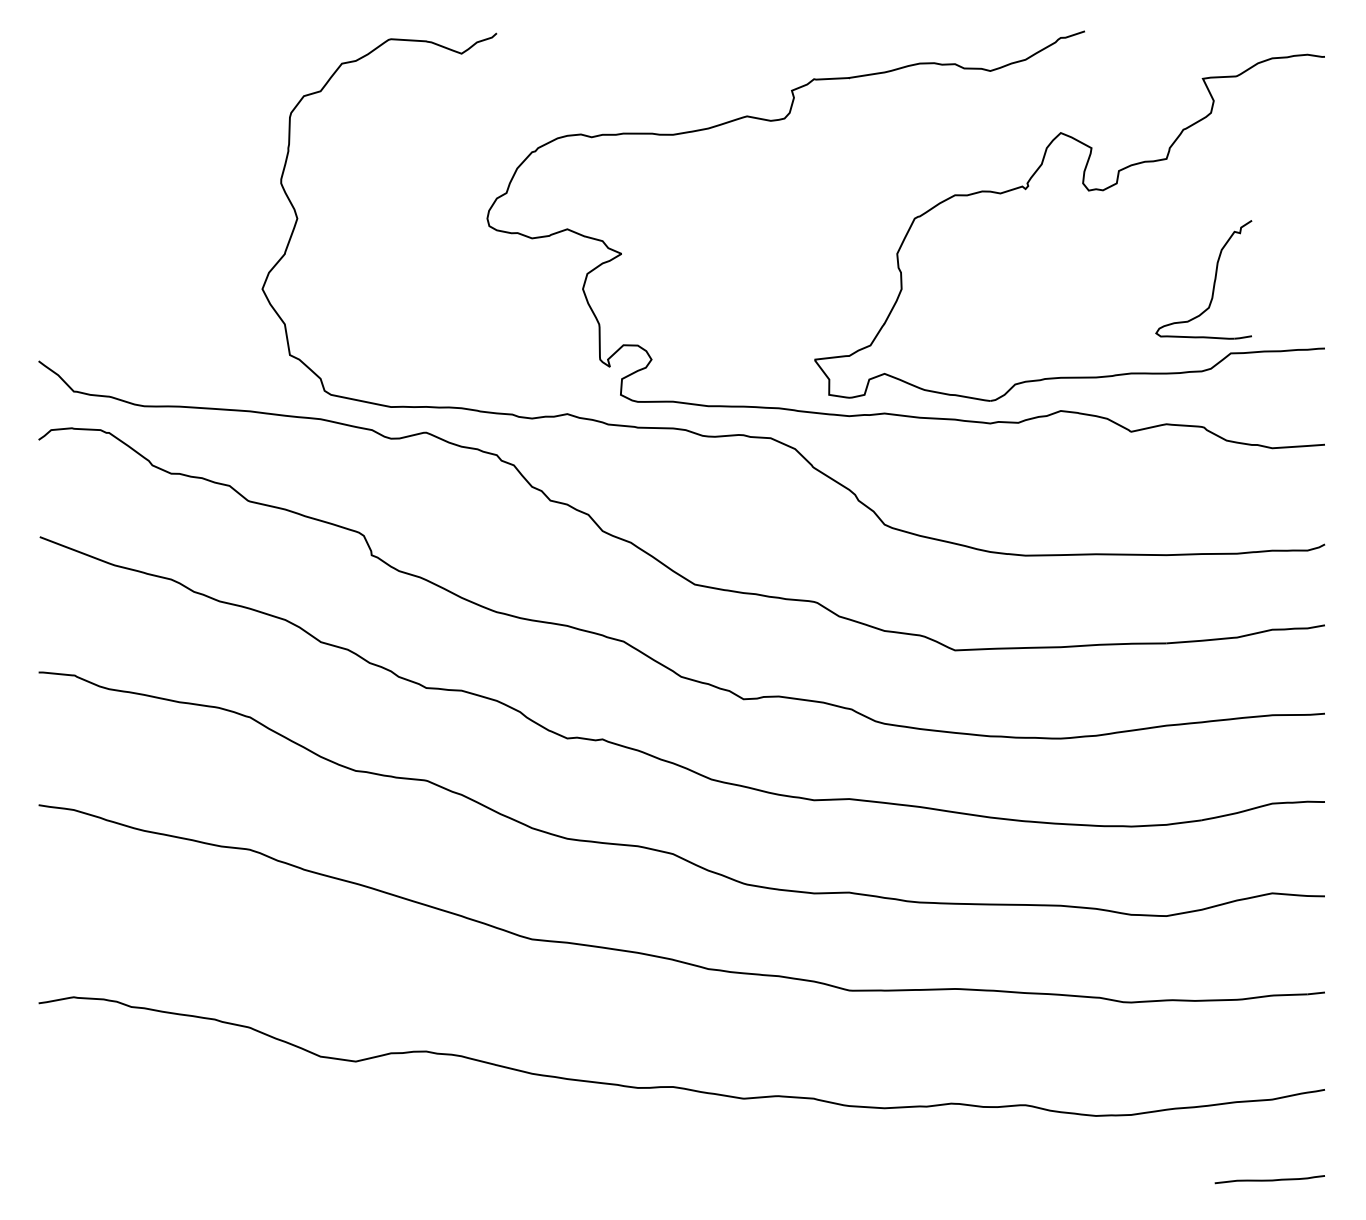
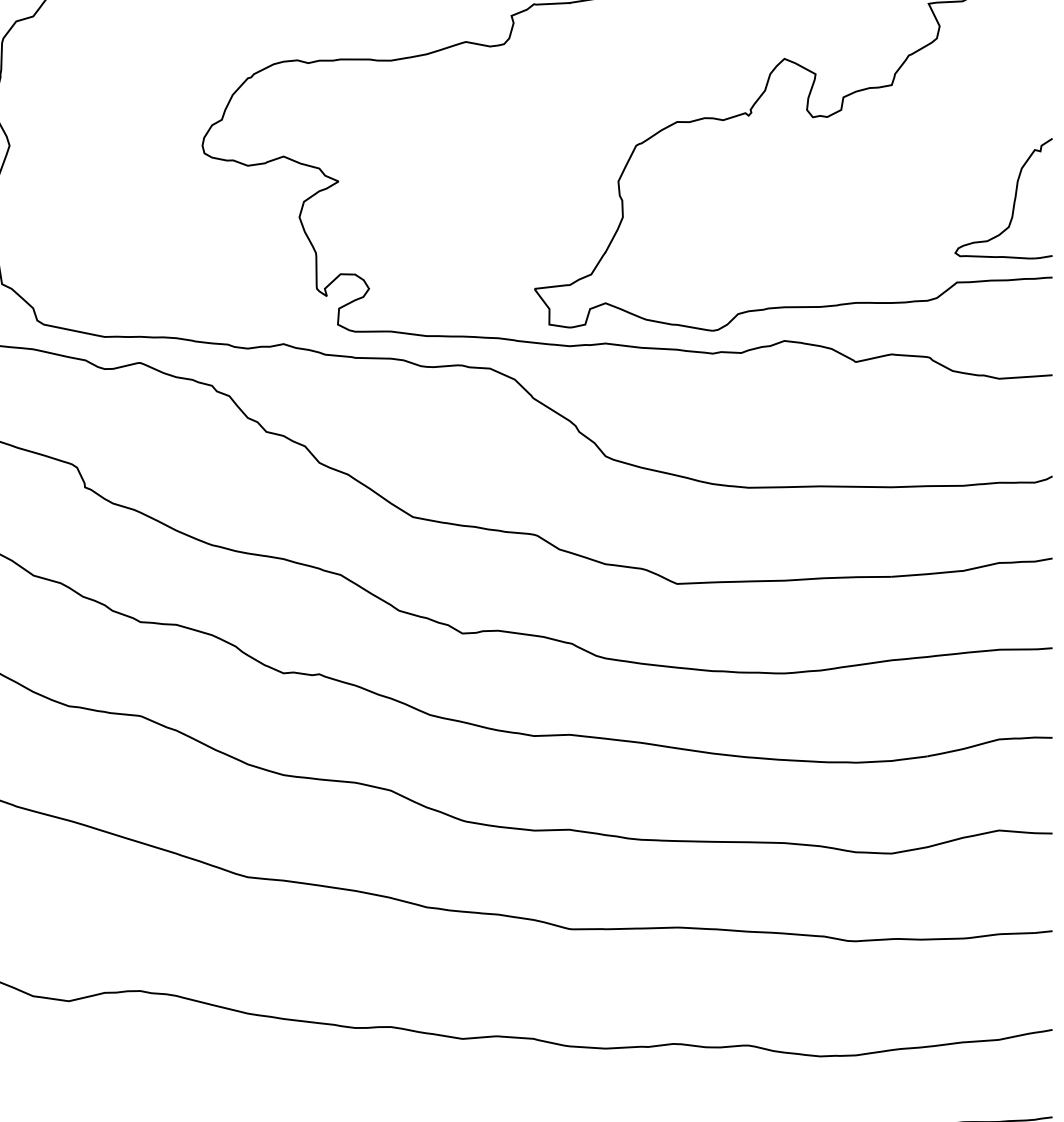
part: (1213, 282) -> (1013, 201), moved

